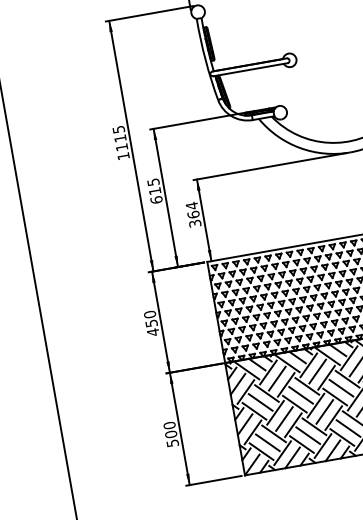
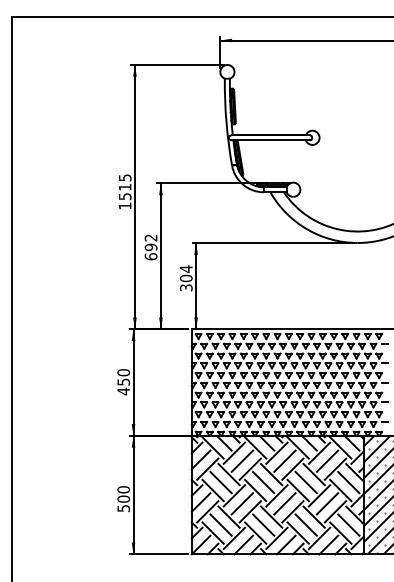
text: (122, 147) -> (125, 196), 1115 -> 1515
text: (153, 186) -> (150, 242), 615 -> 692
text: (192, 213) -> (185, 277), 364 -> 304

